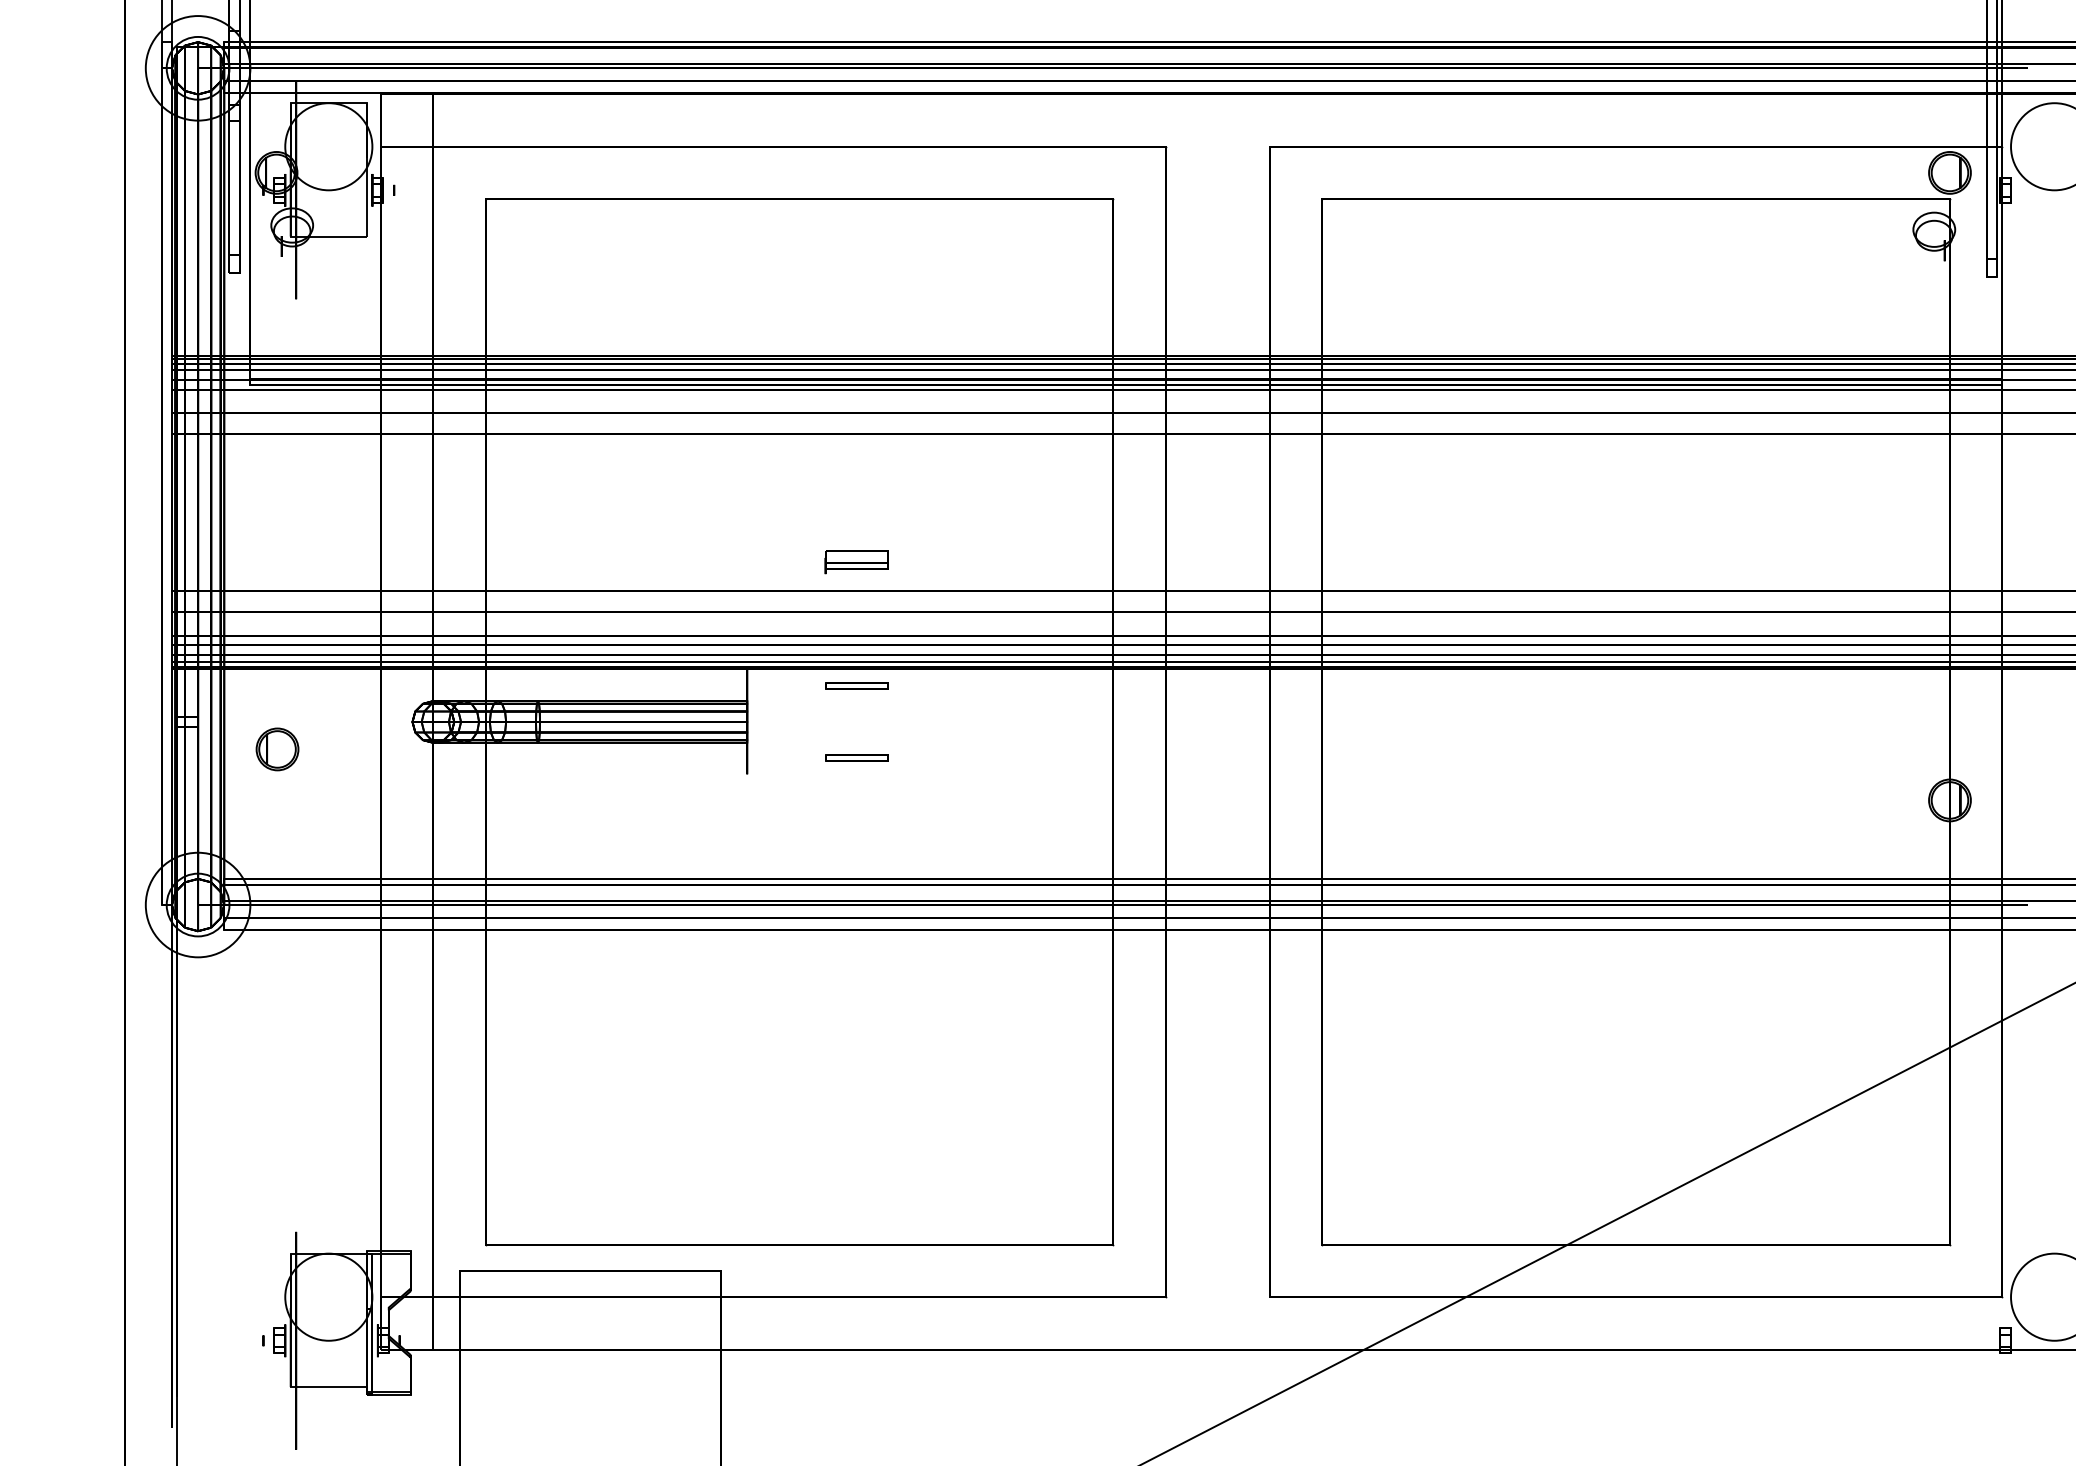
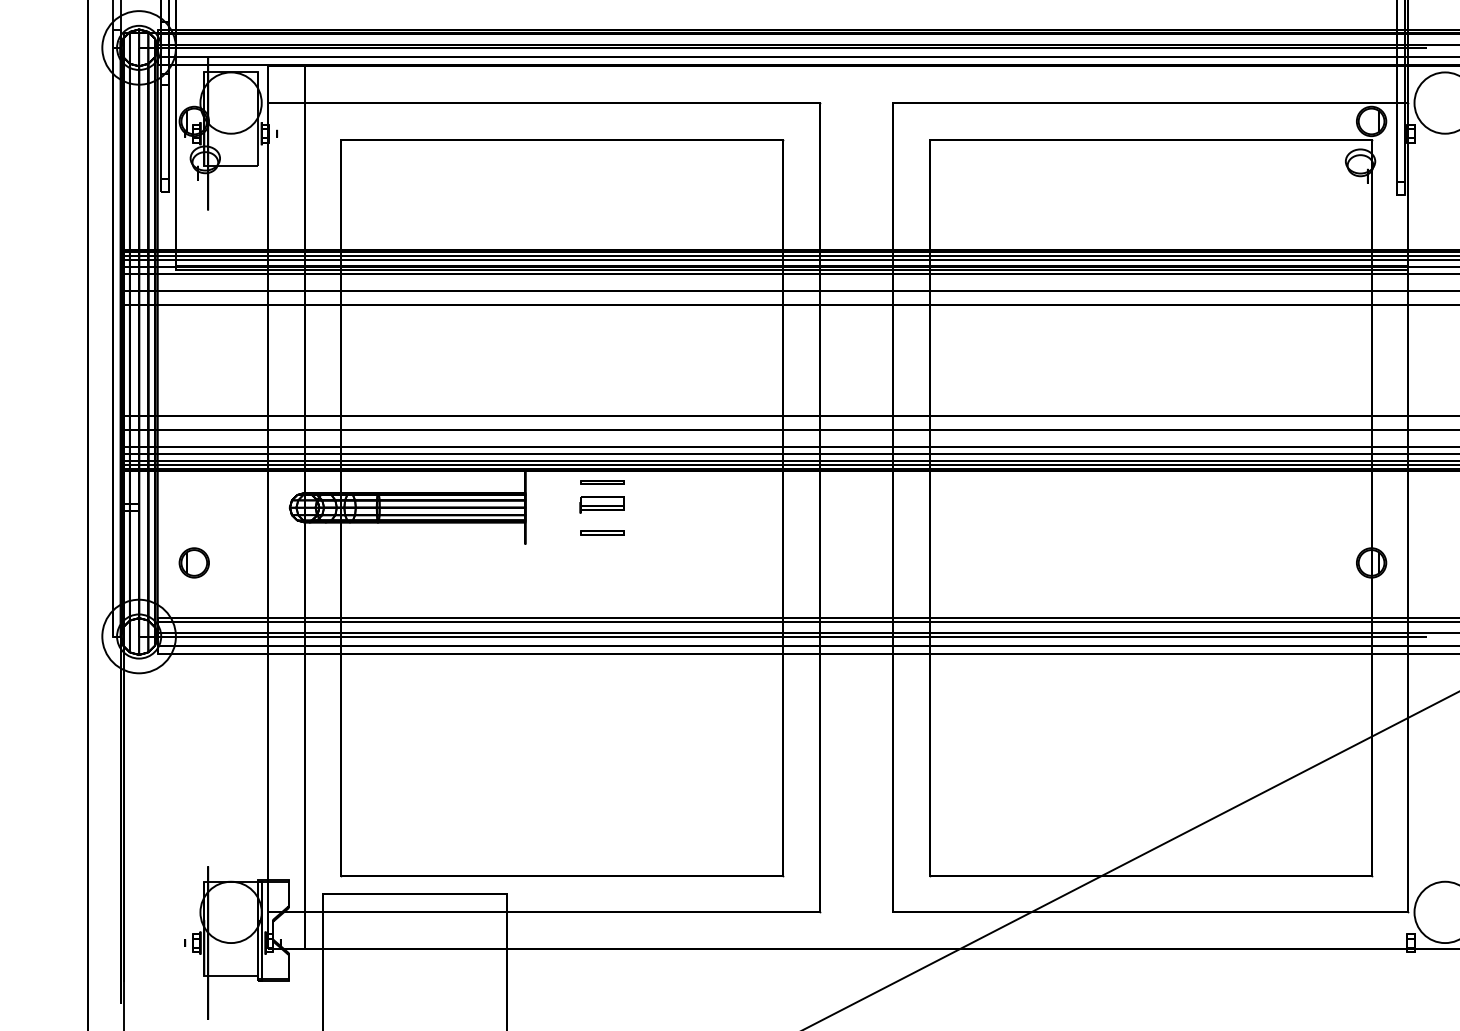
part: (856, 562) -> (602, 505), moved
part: (277, 749) -> (194, 562), moved

